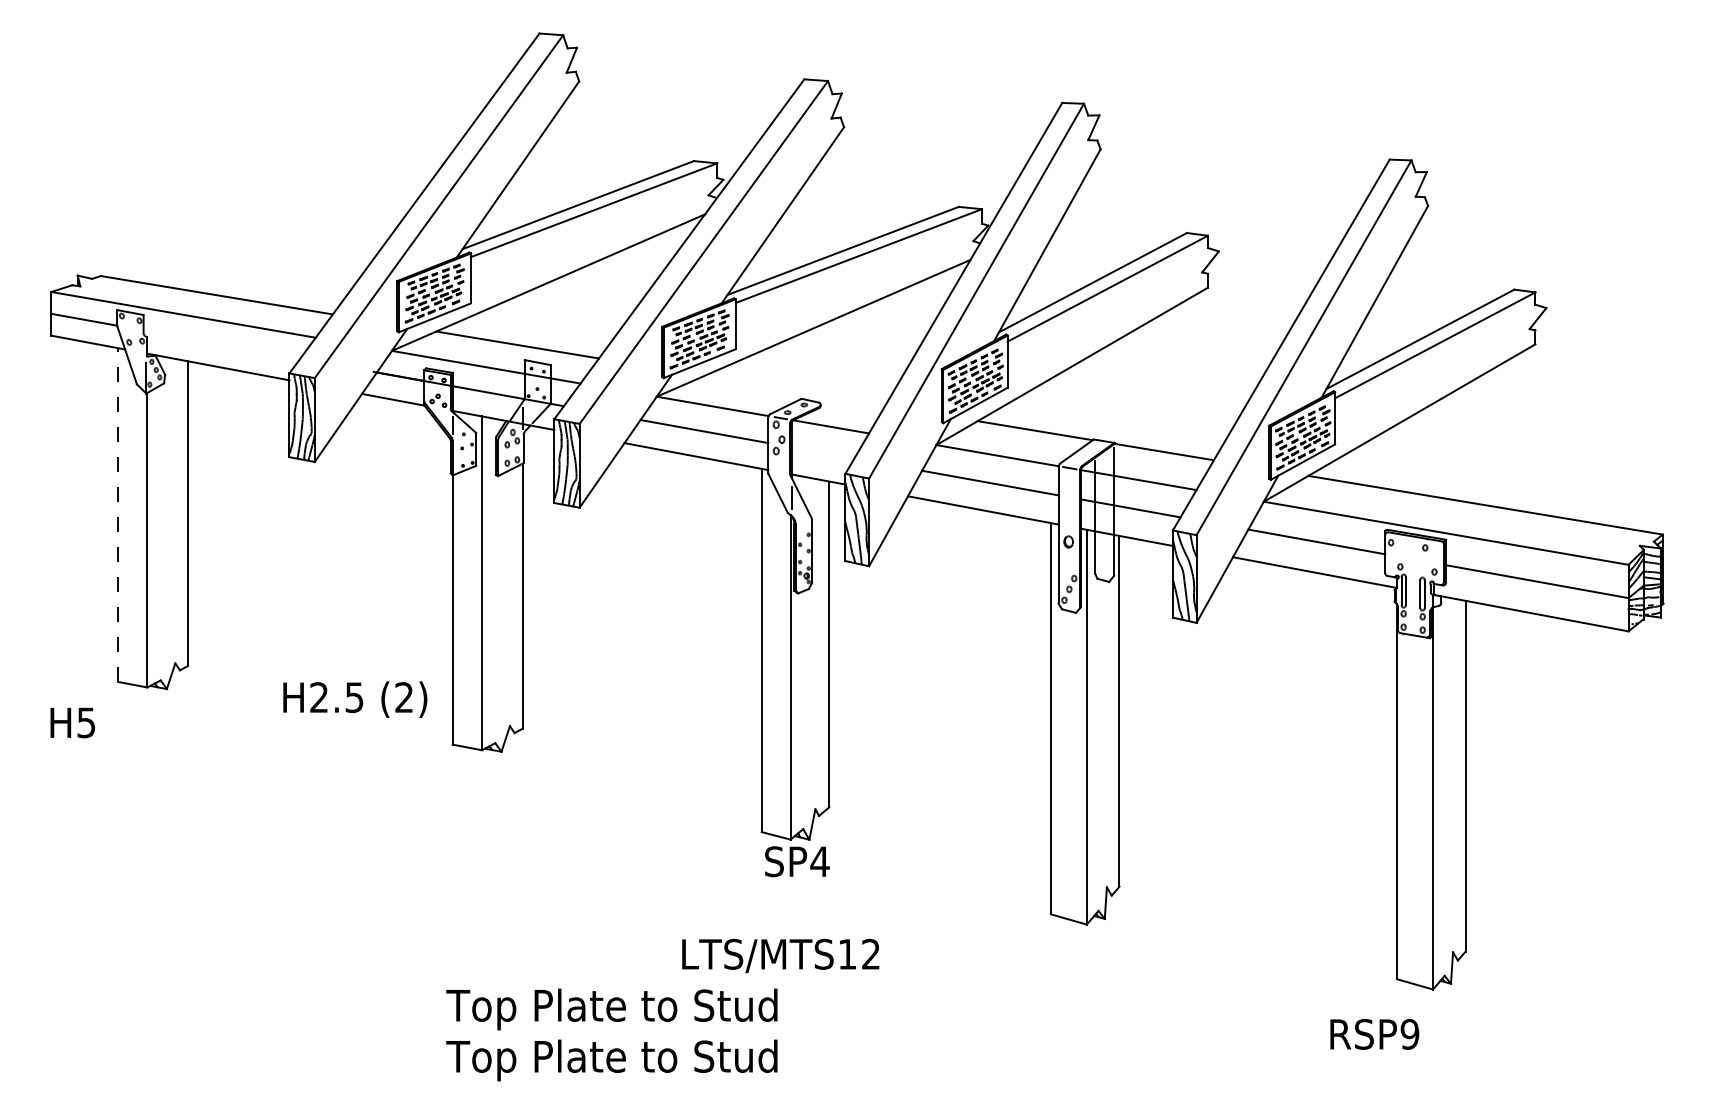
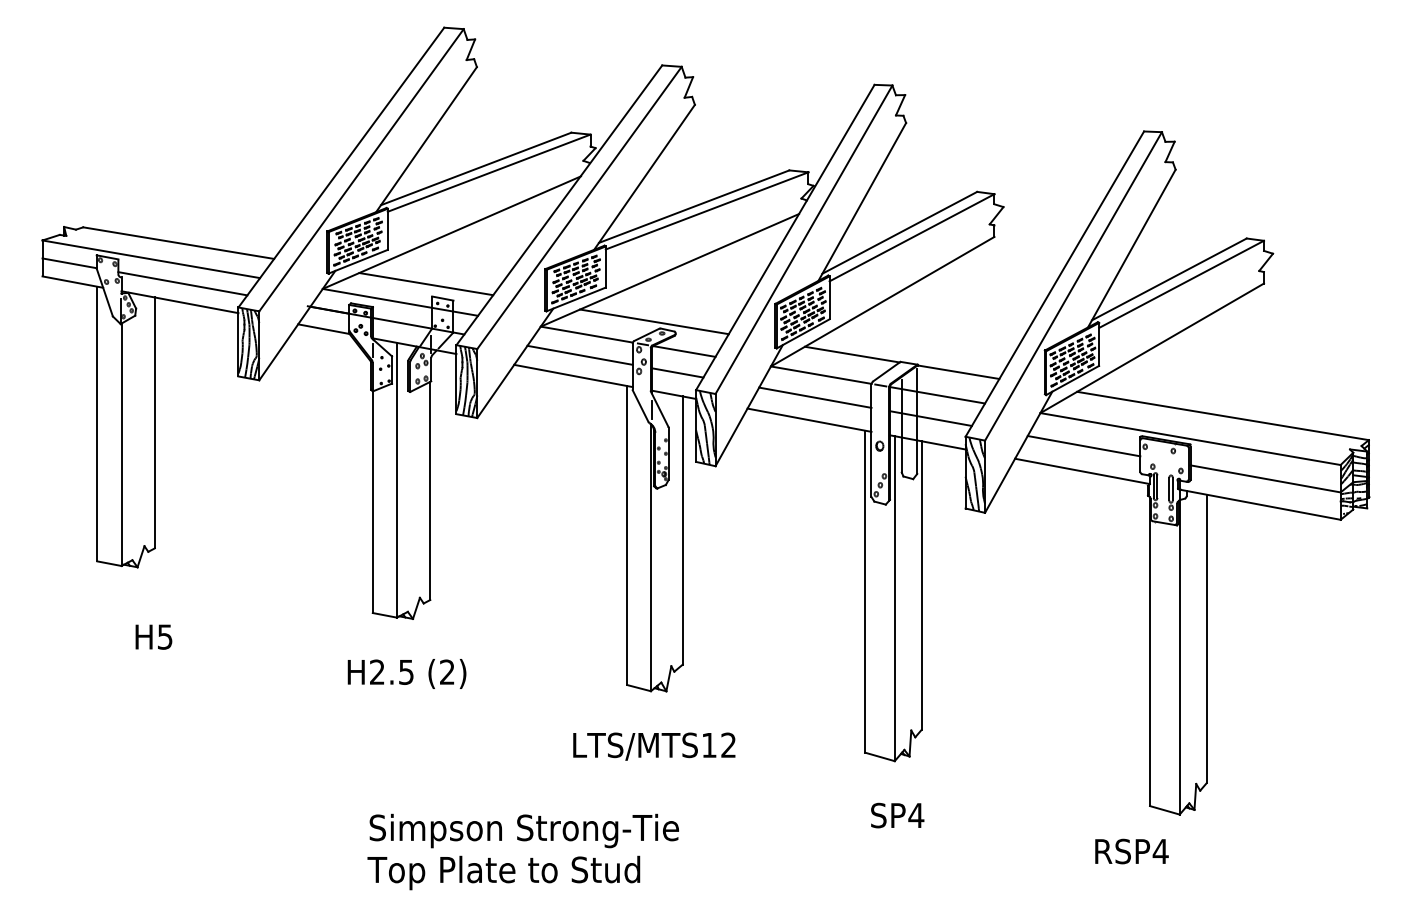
line: (221, 344) -> (182, 283), added
line: (794, 390) -> (654, 321), added
line: (822, 452) -> (677, 372), added
line: (118, 515) -> (97, 424), dashed -> solid
text: (355, 699) -> (407, 673), moved
text: (72, 722) -> (153, 636), moved
text: (797, 861) -> (897, 815), moved
text: (780, 955) -> (654, 746), moved
text: (635, 1009) -> (523, 831), Top Plate to Stud -> Simpson Strong-Tie
text: (1409, 1034) -> (1160, 851), RSP9 -> RSP4

